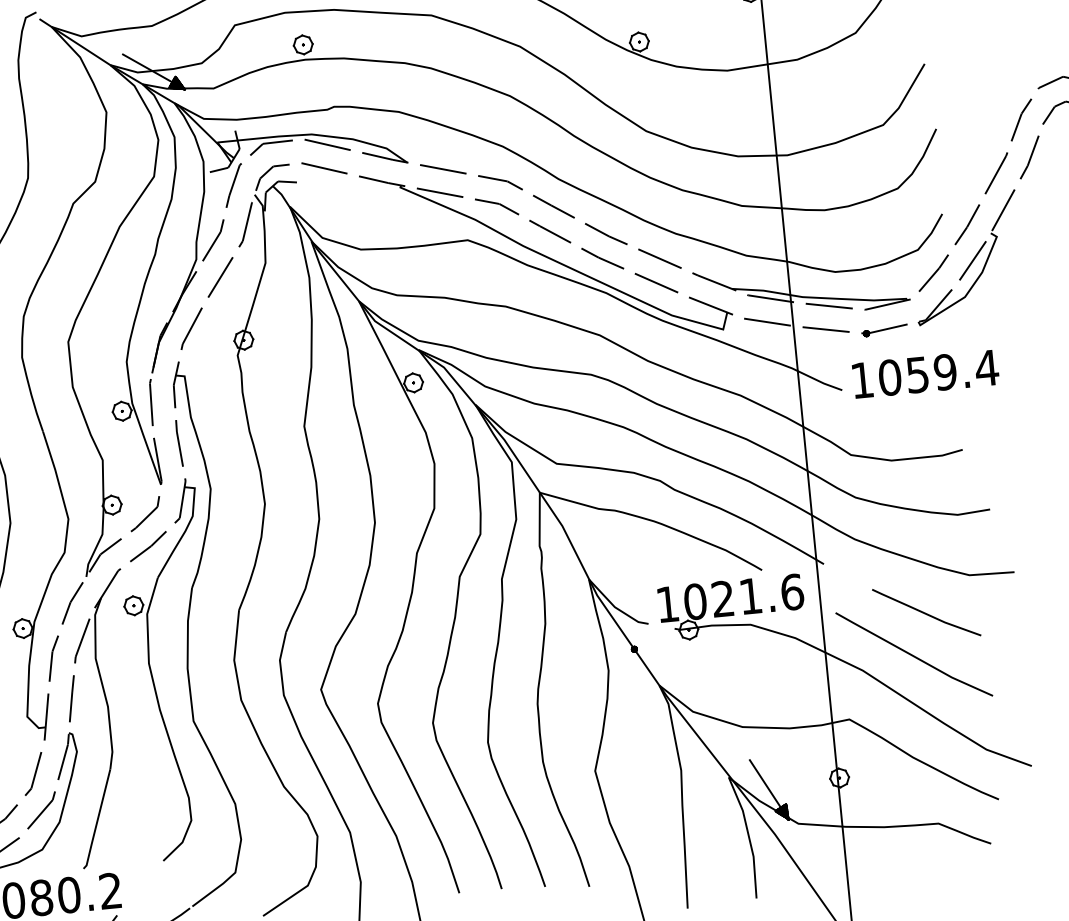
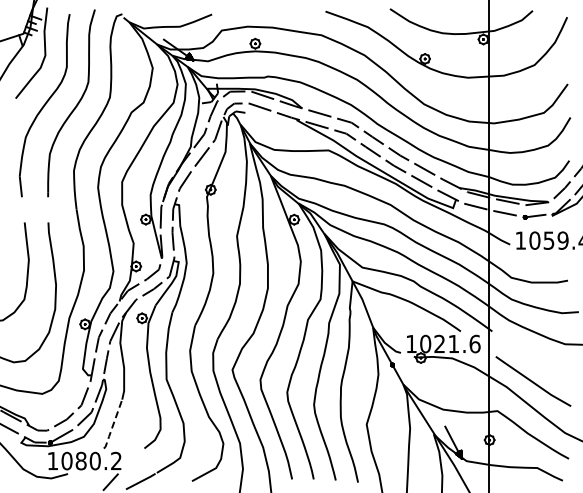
line: (926, 611) -> (541, 360), removed
line: (96, 823) -> (112, 426), solid -> dashed

